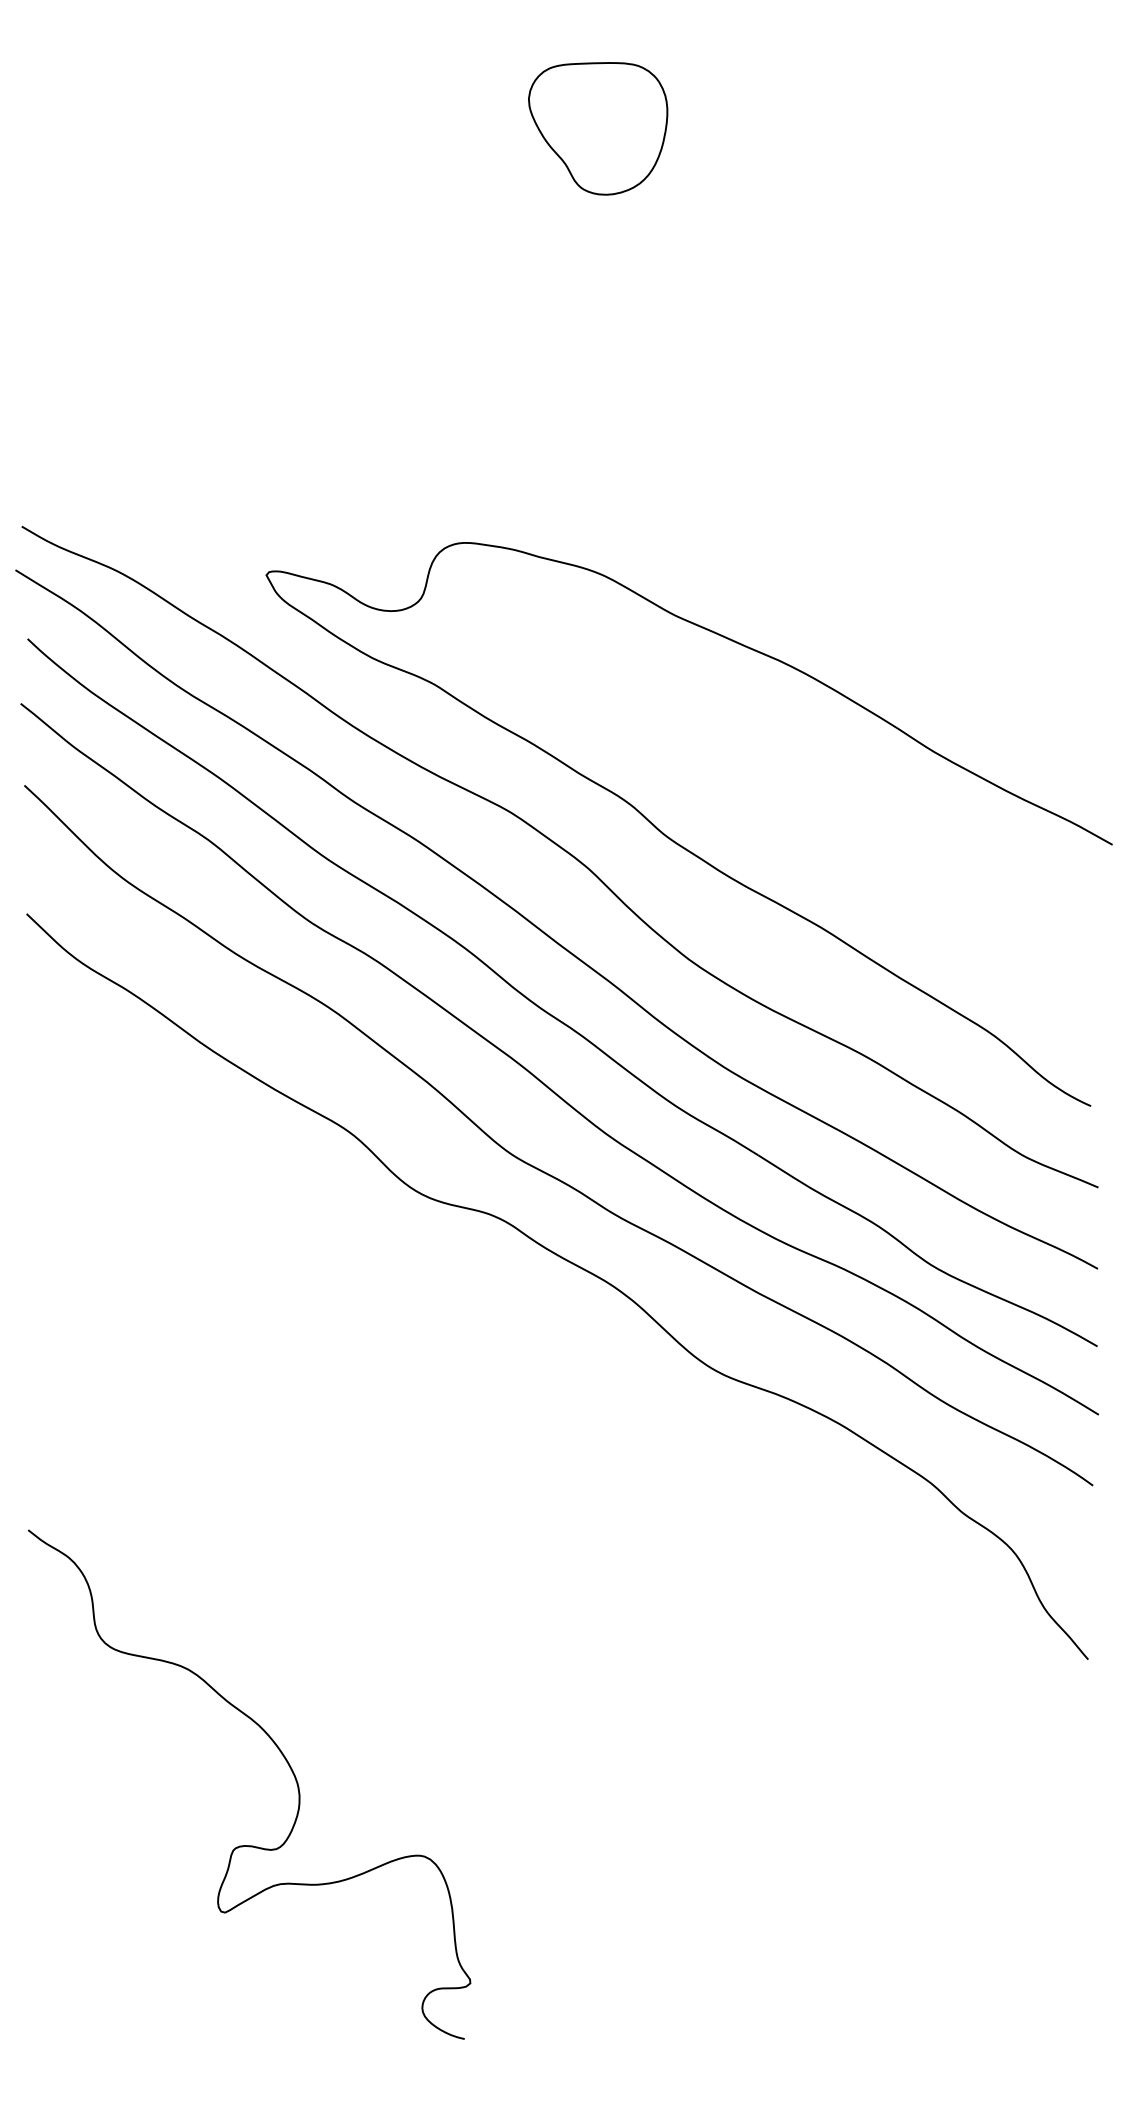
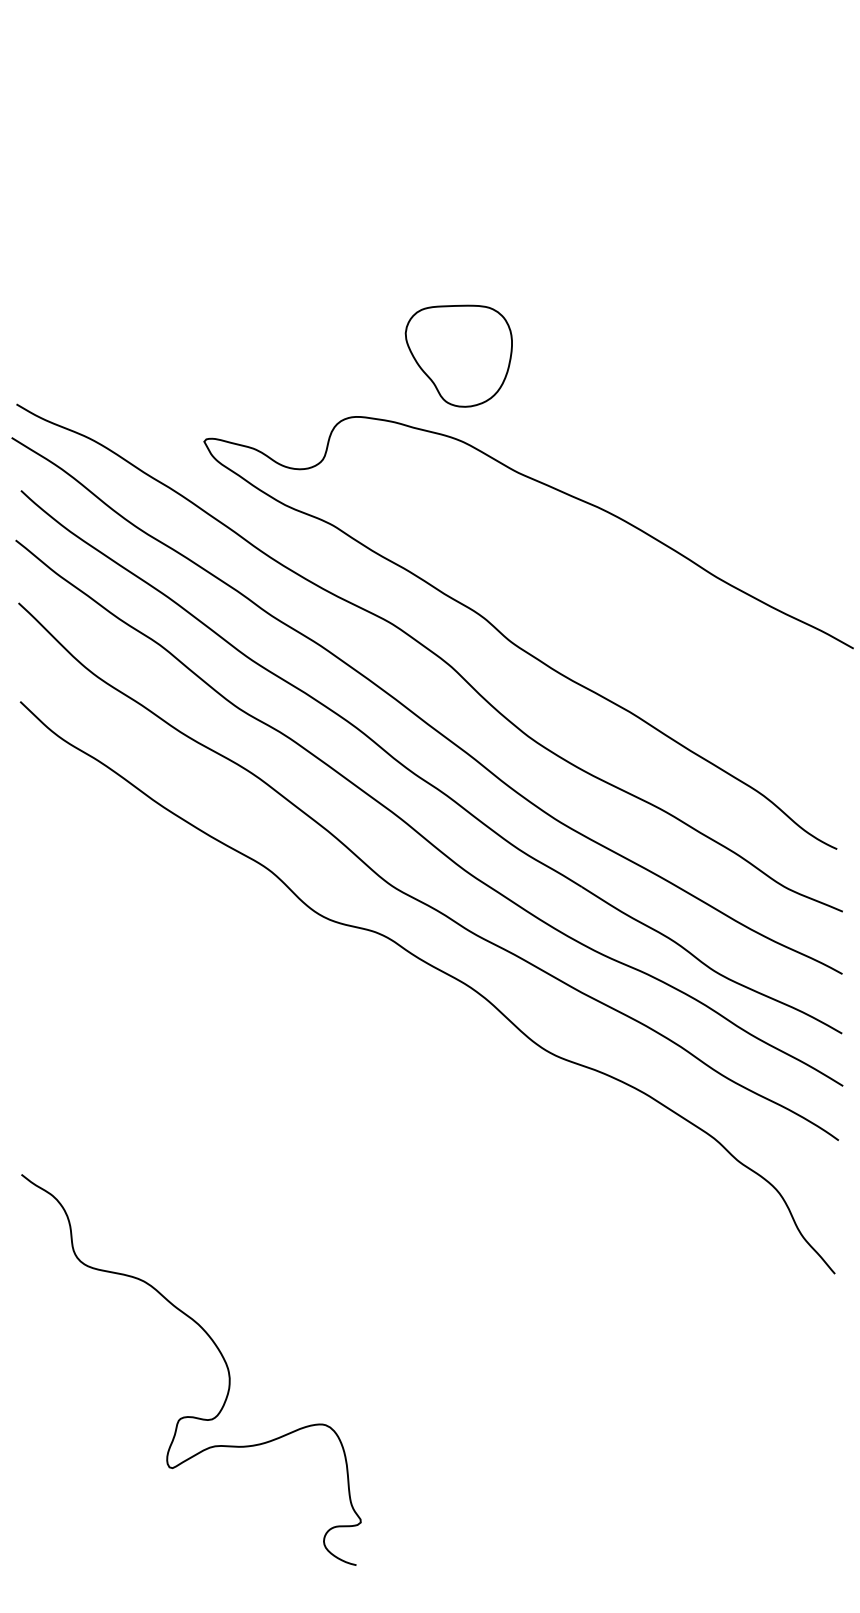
part: (598, 128) -> (459, 355), moved

